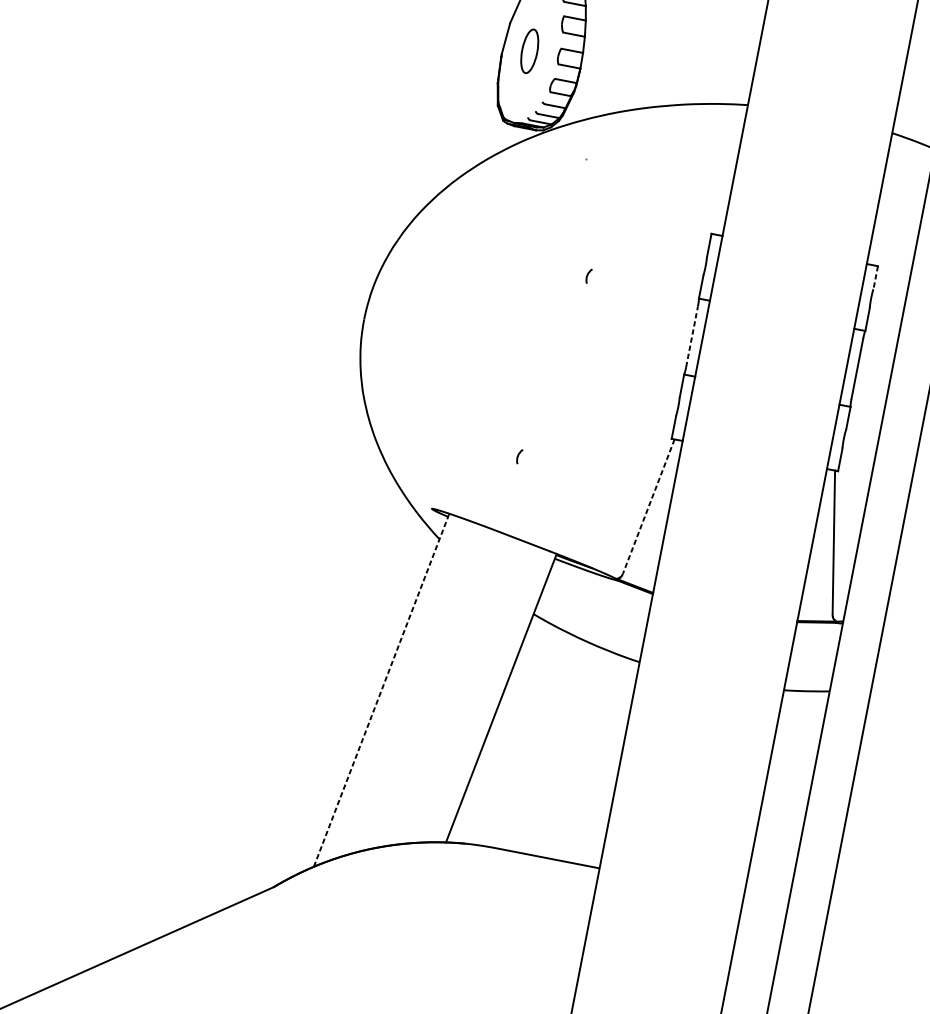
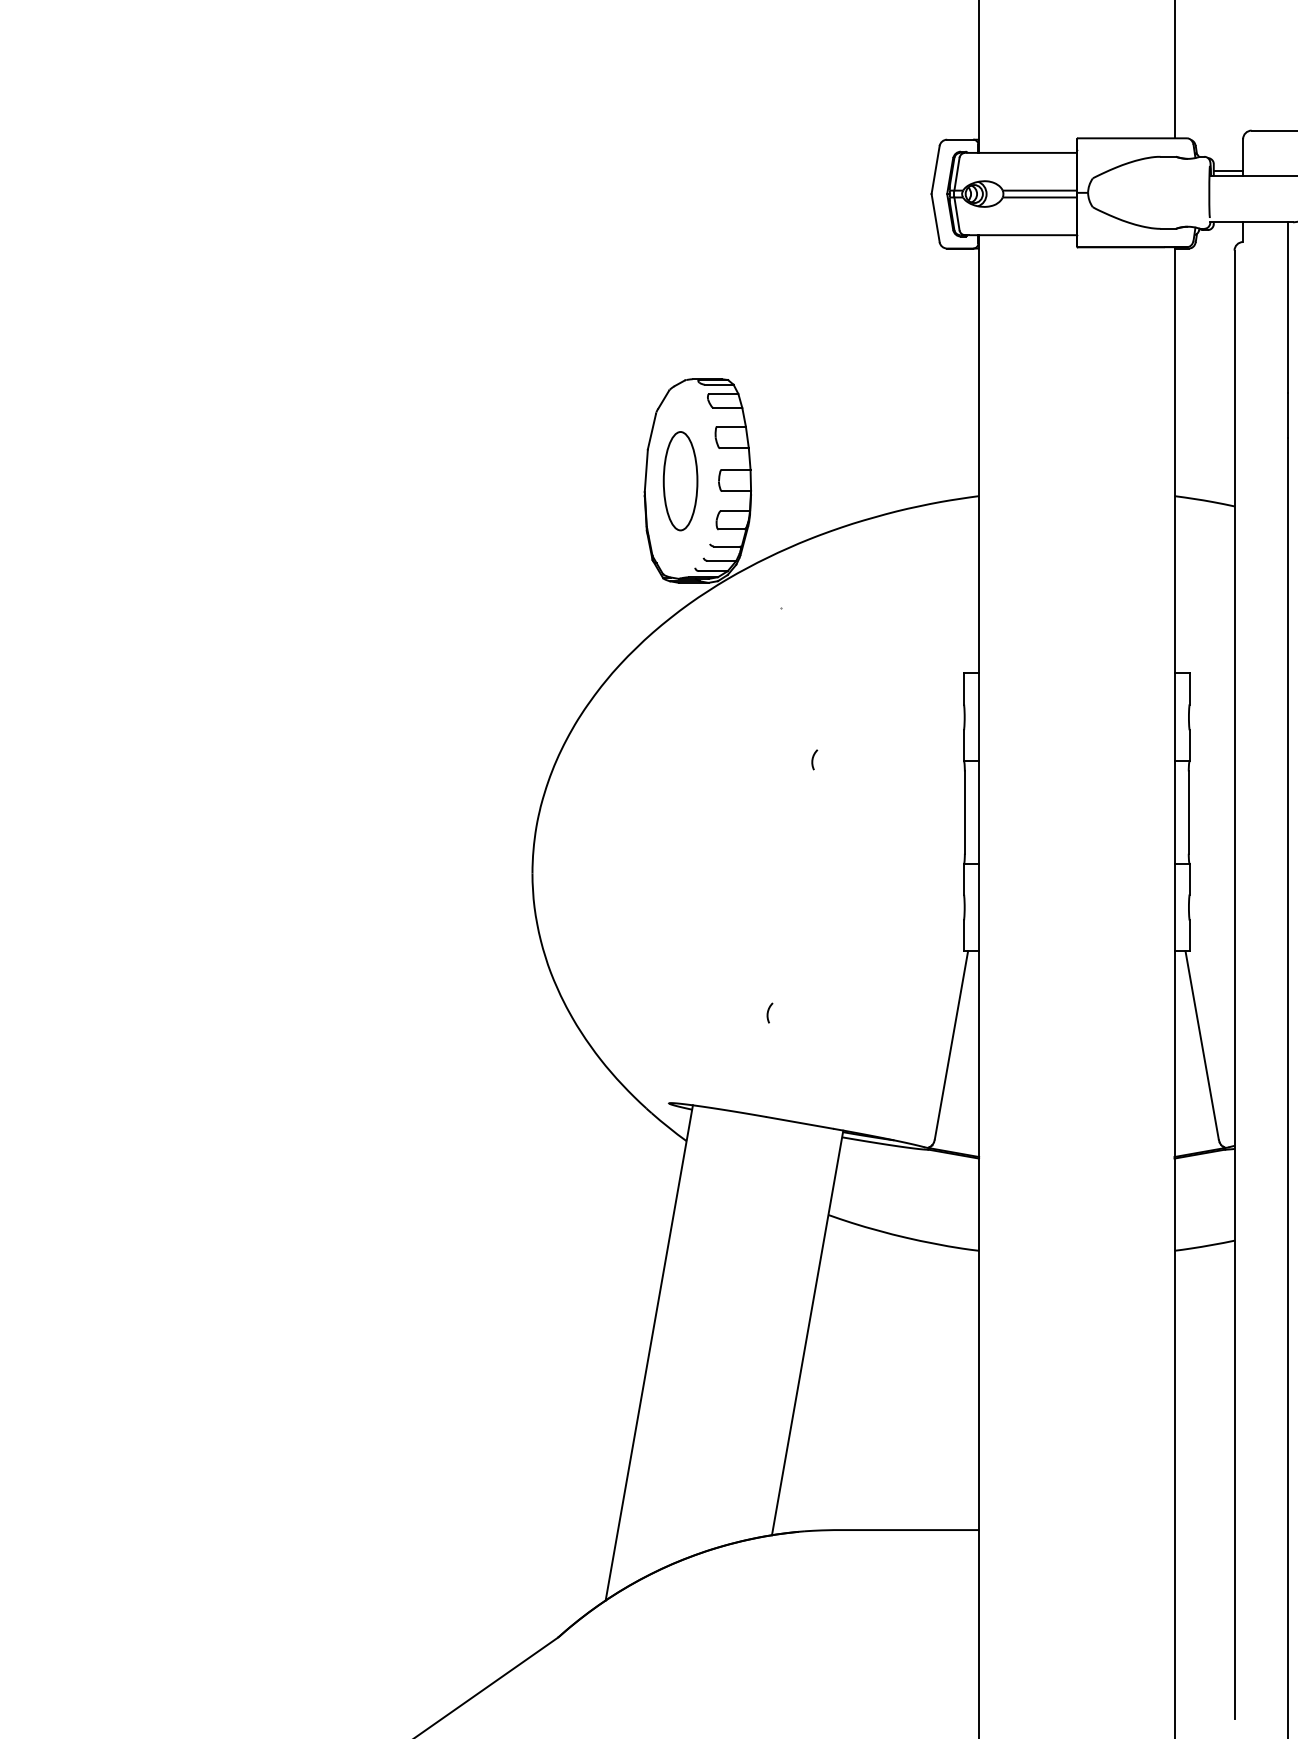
part: (529, 51) -> (680, 481), size x1.67
line: (875, 278) -> (1189, 689), dashed -> solid
line: (691, 336) -> (964, 812), dashed -> solid
line: (648, 506) -> (951, 1045), dashed -> solid
line: (381, 689) -> (649, 1352), dashed -> solid

